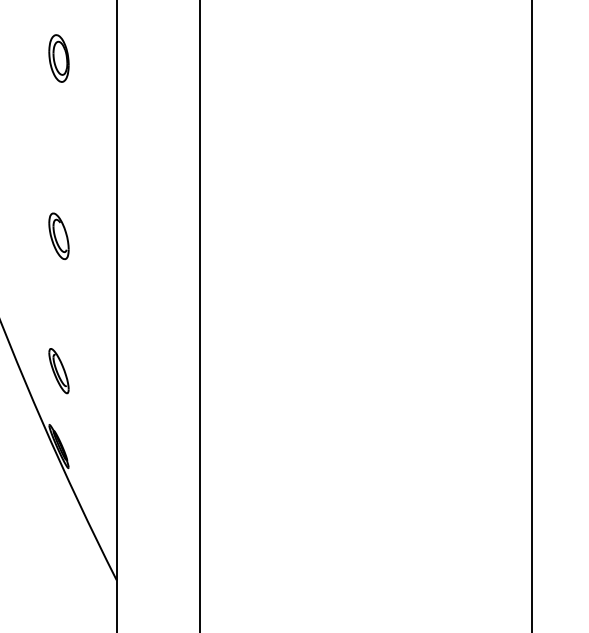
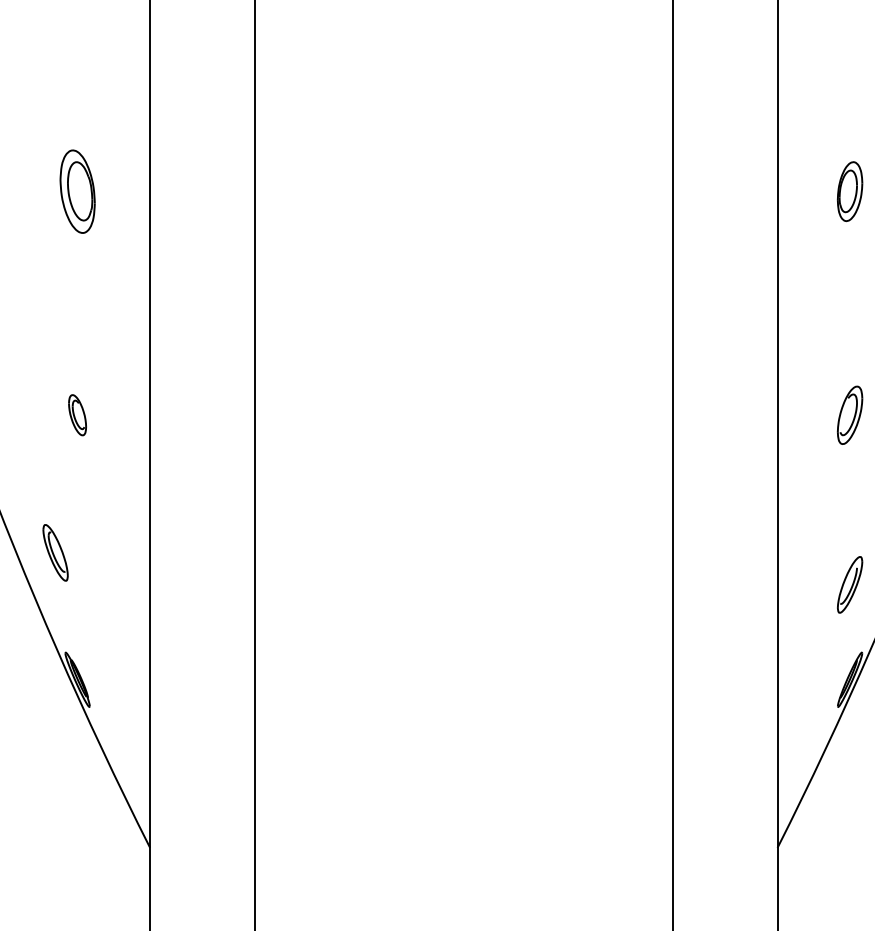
part: (58, 58) -> (77, 191), size x1.4
part: (58, 235) -> (77, 414), size x0.7
part: (58, 370) -> (55, 552), moved

